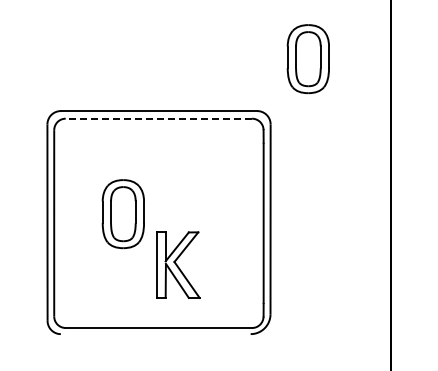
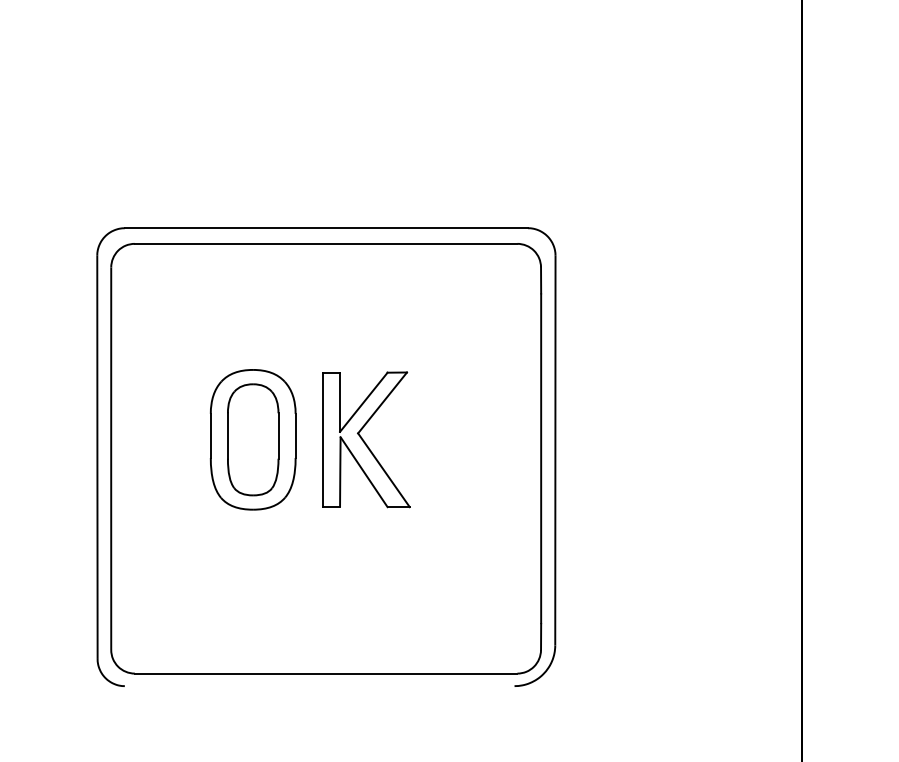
part: (307, 59) -> (631, 122), removed
line: (158, 118) -> (325, 243), dashed -> solid
part: (178, 264) -> (366, 438), moved

